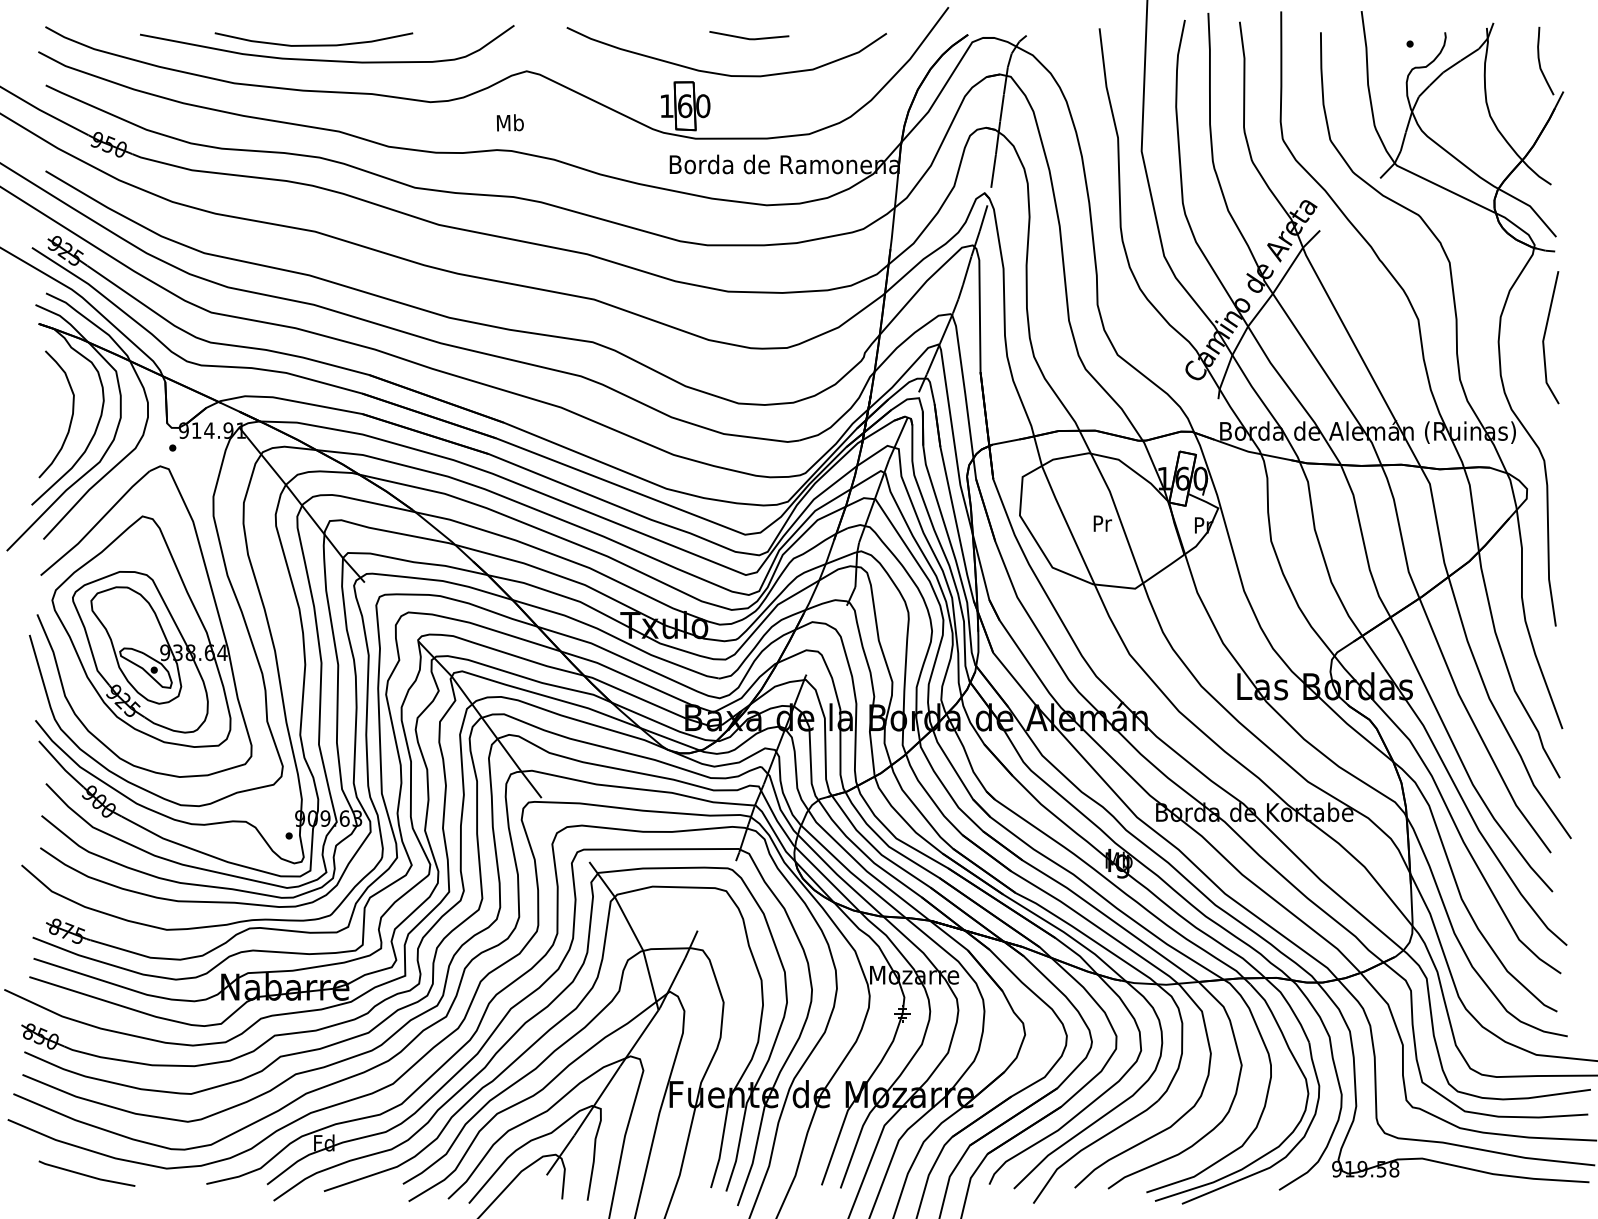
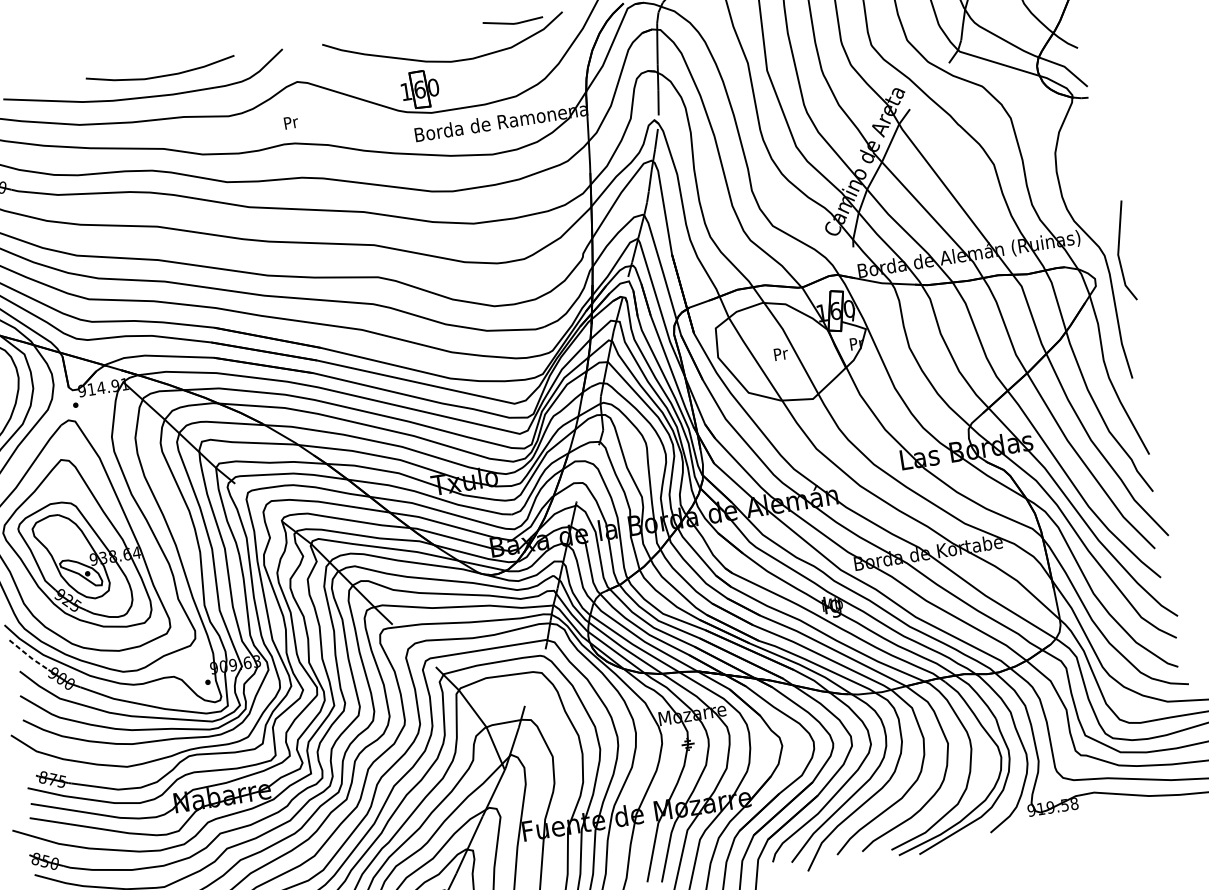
line: (747, 37) -> (511, 22), moved
curve: (313, 44) -> (161, 75), moved
text: (509, 122) -> (290, 122), Mb -> Pr
line: (1545, 336) -> (1119, 250), moved
line: (61, 766) -> (29, 656), solid -> dashed

